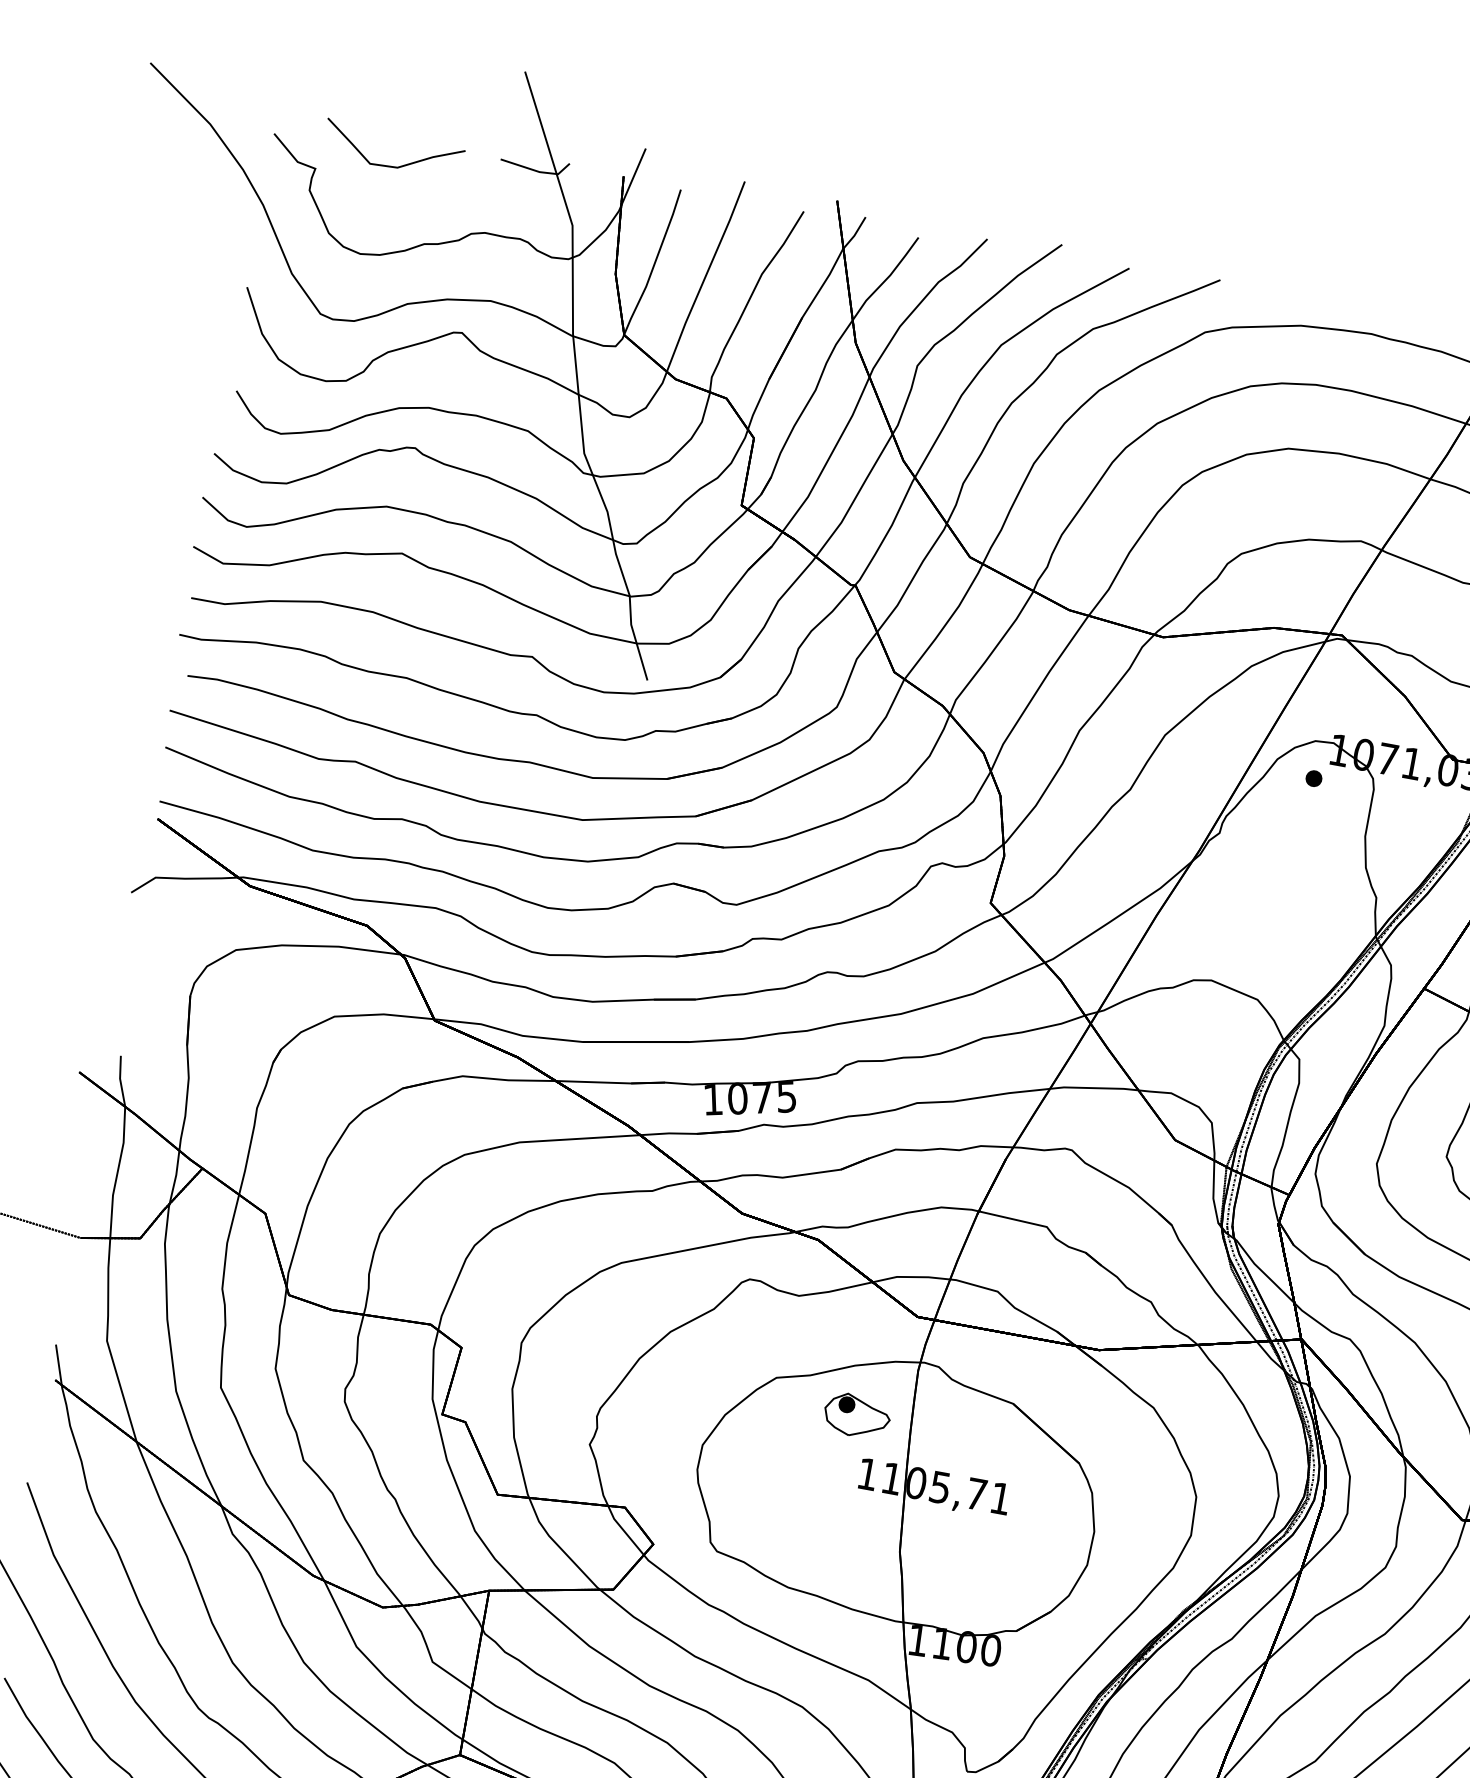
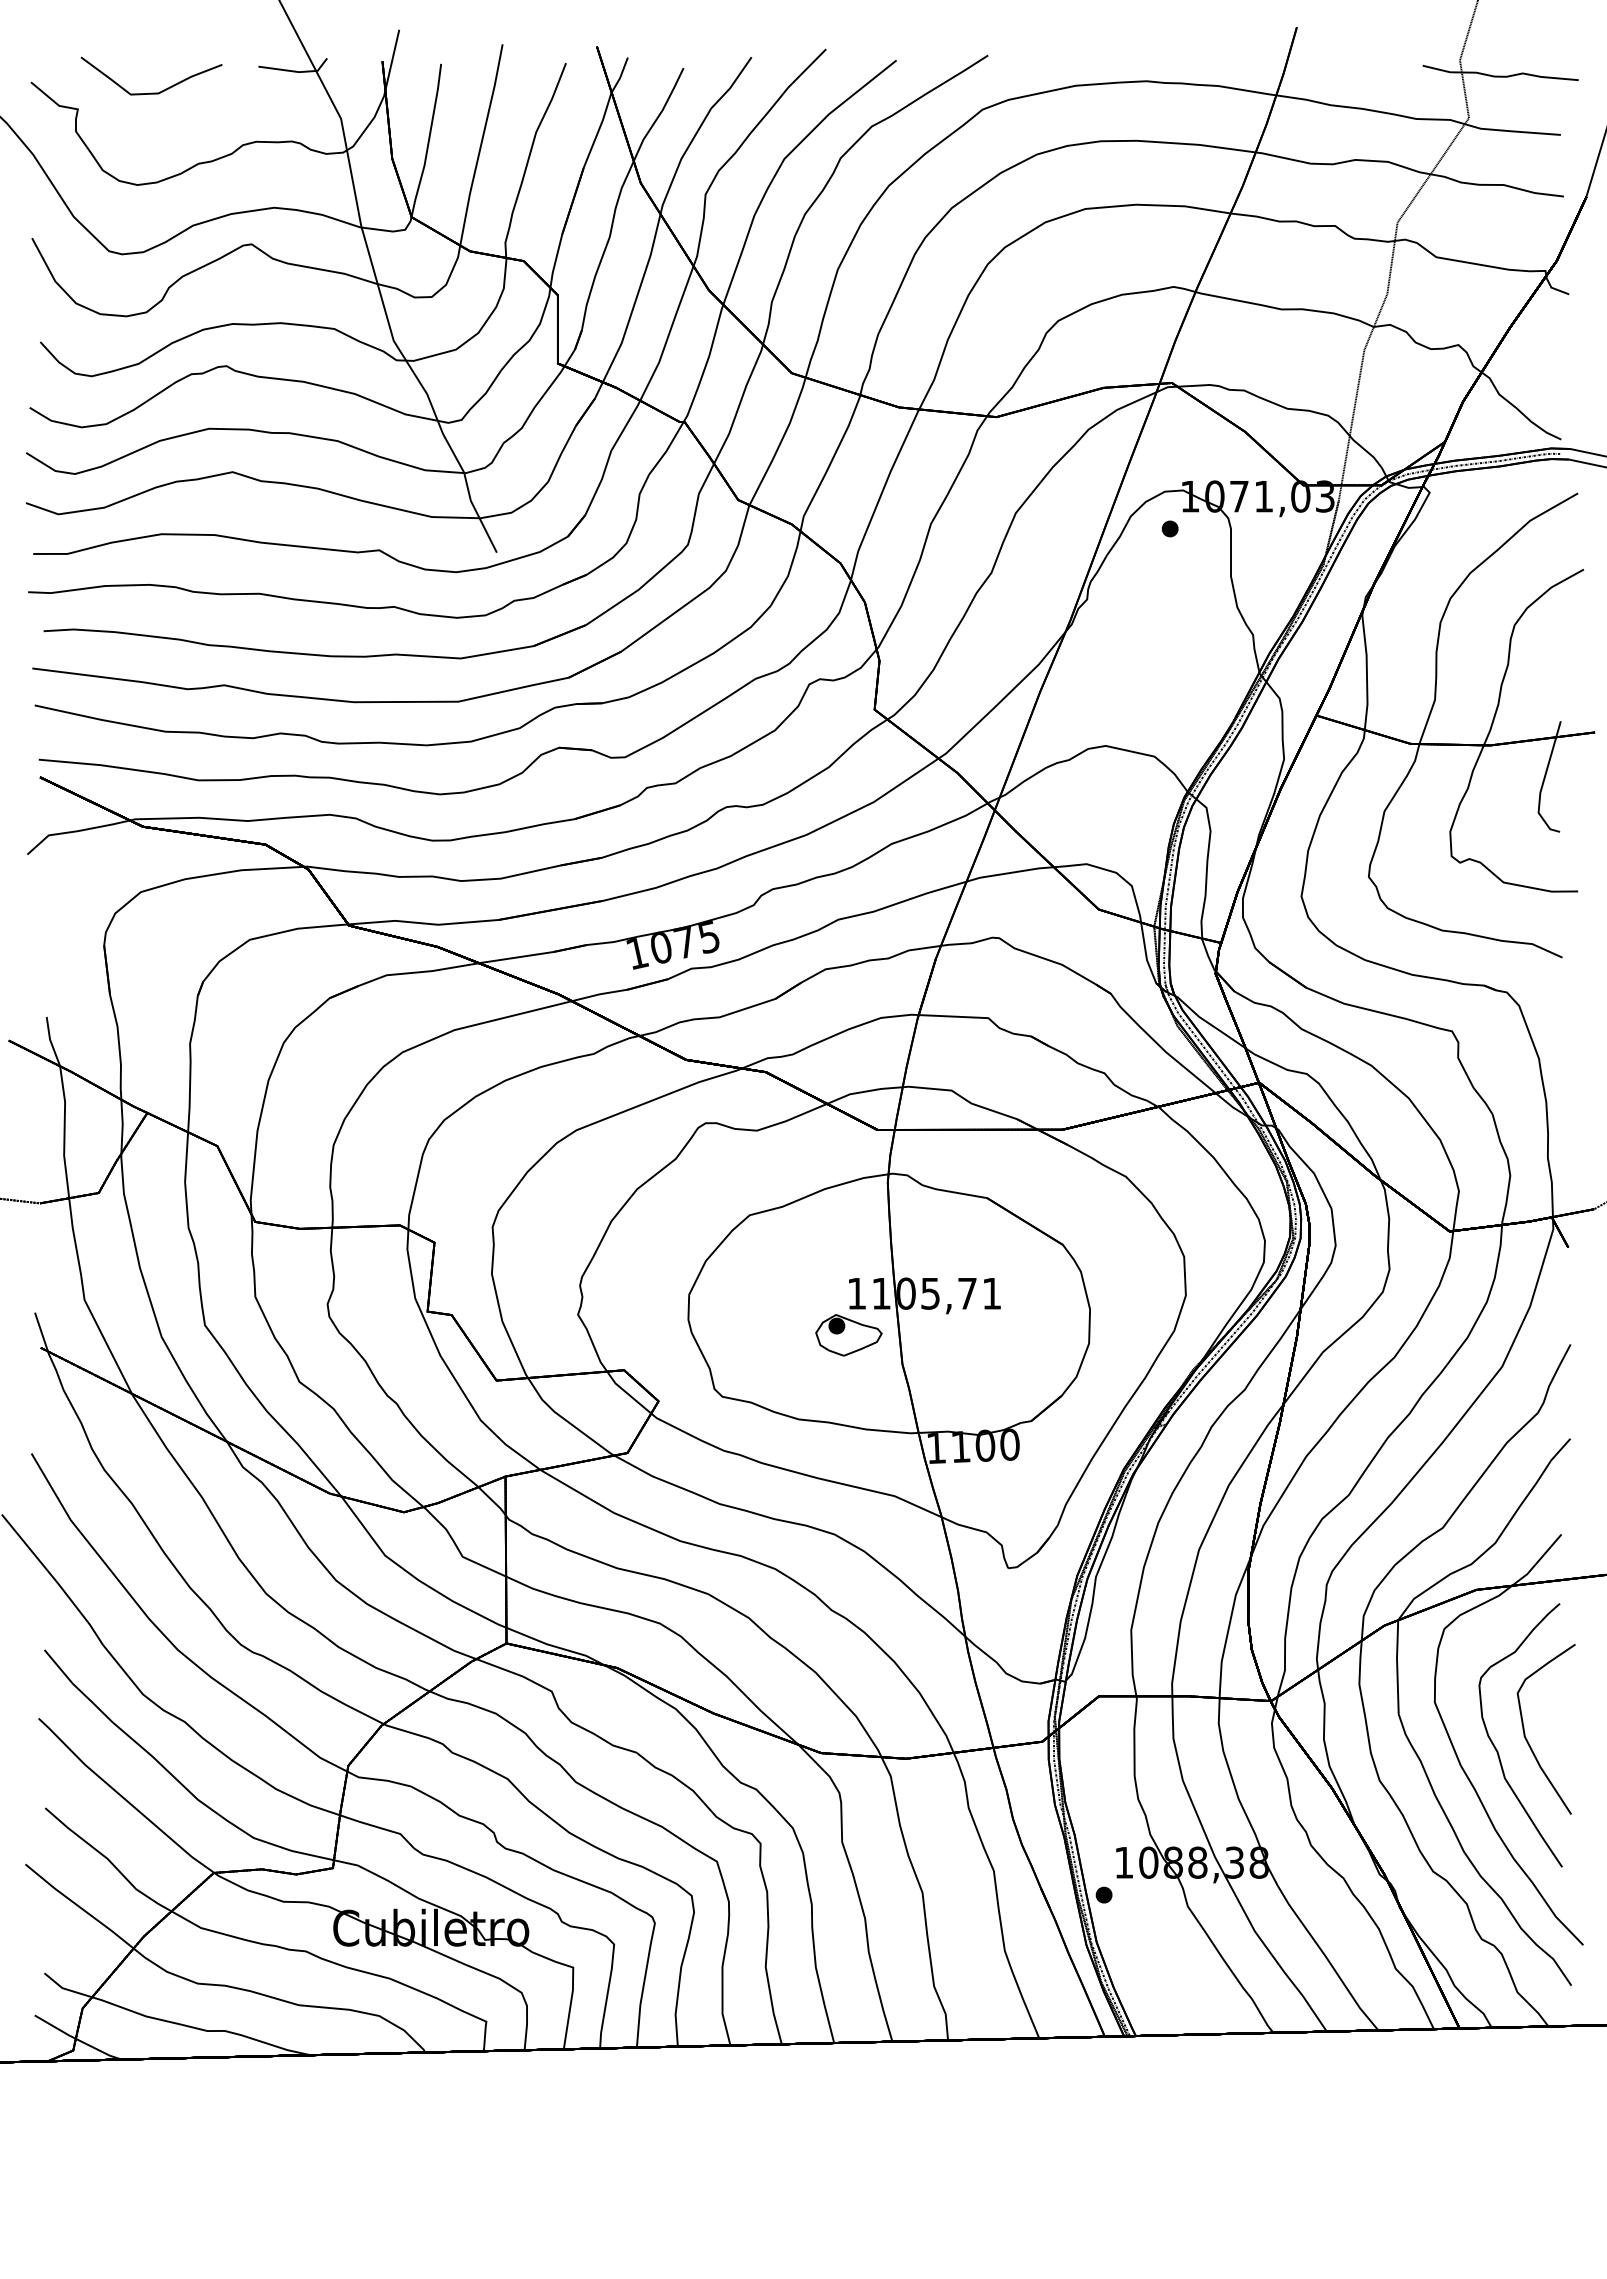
part: (856, 1416) -> (848, 1335), moved

